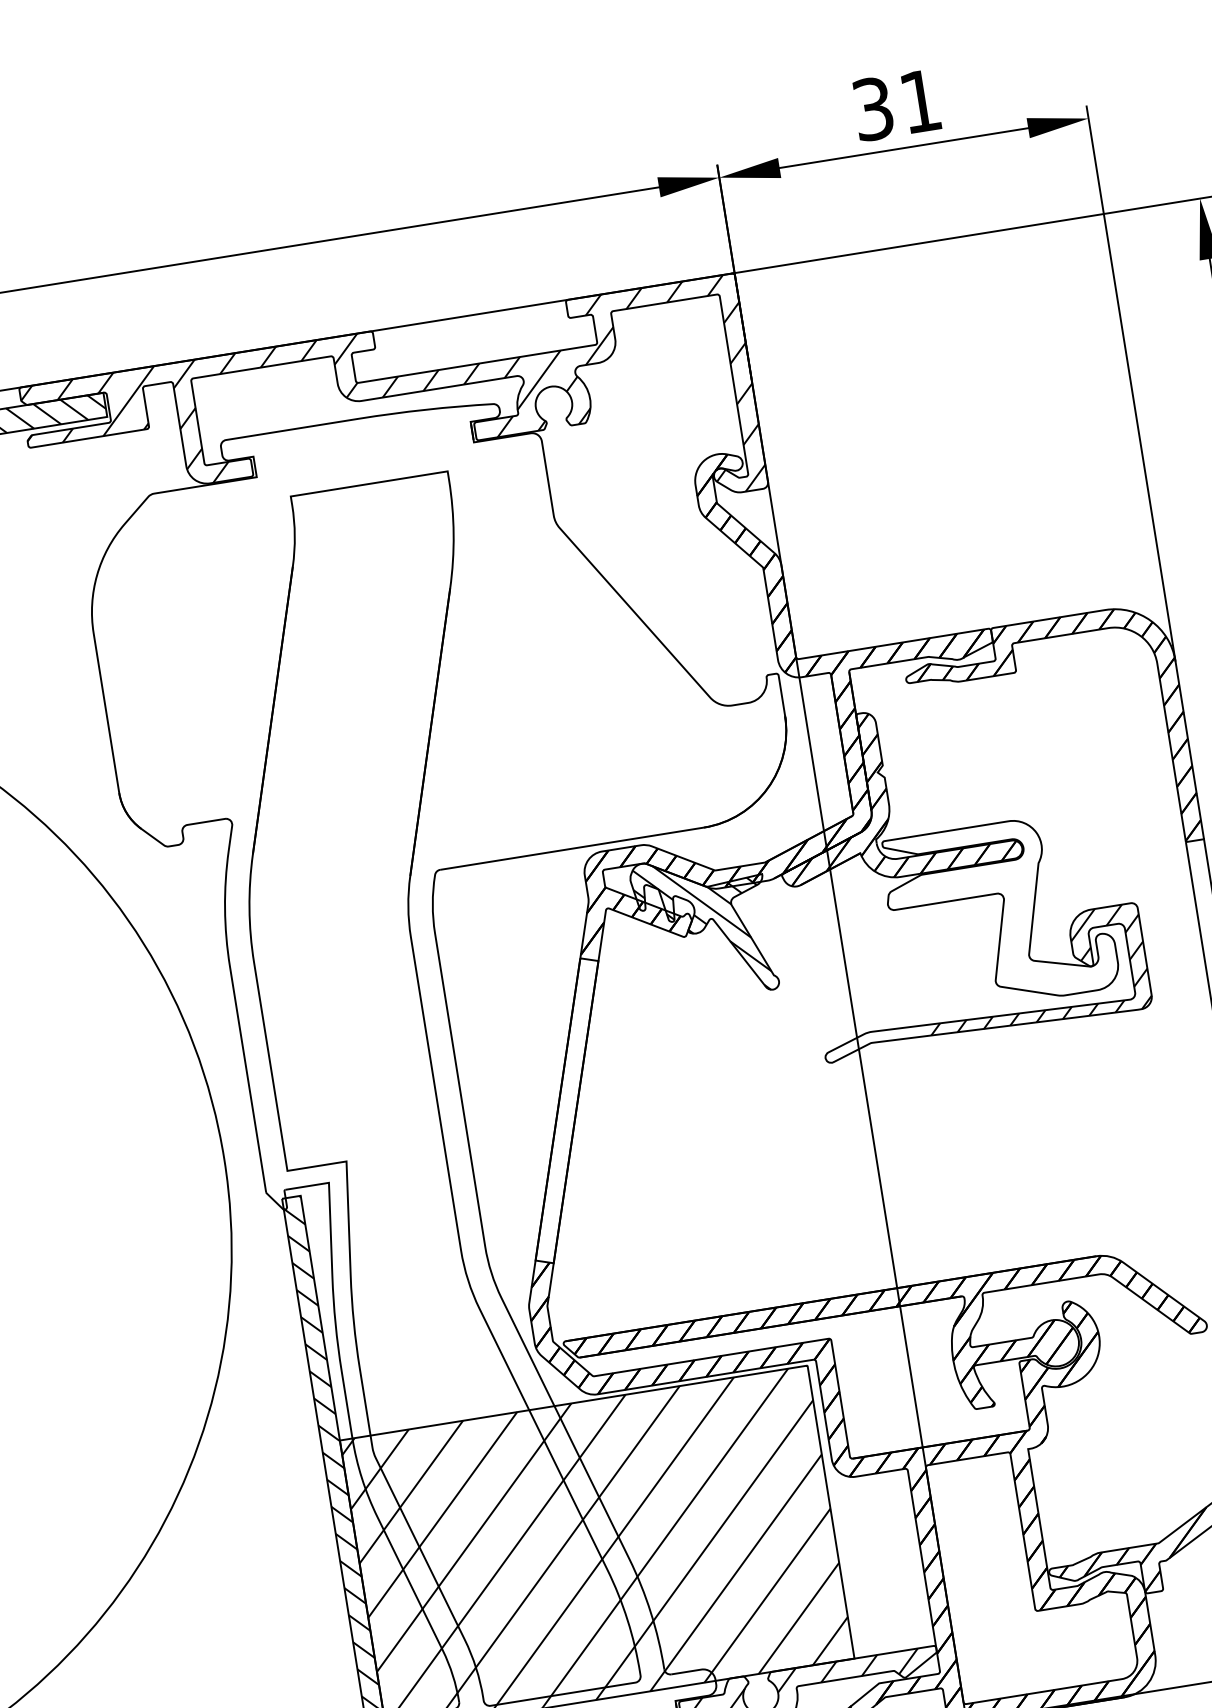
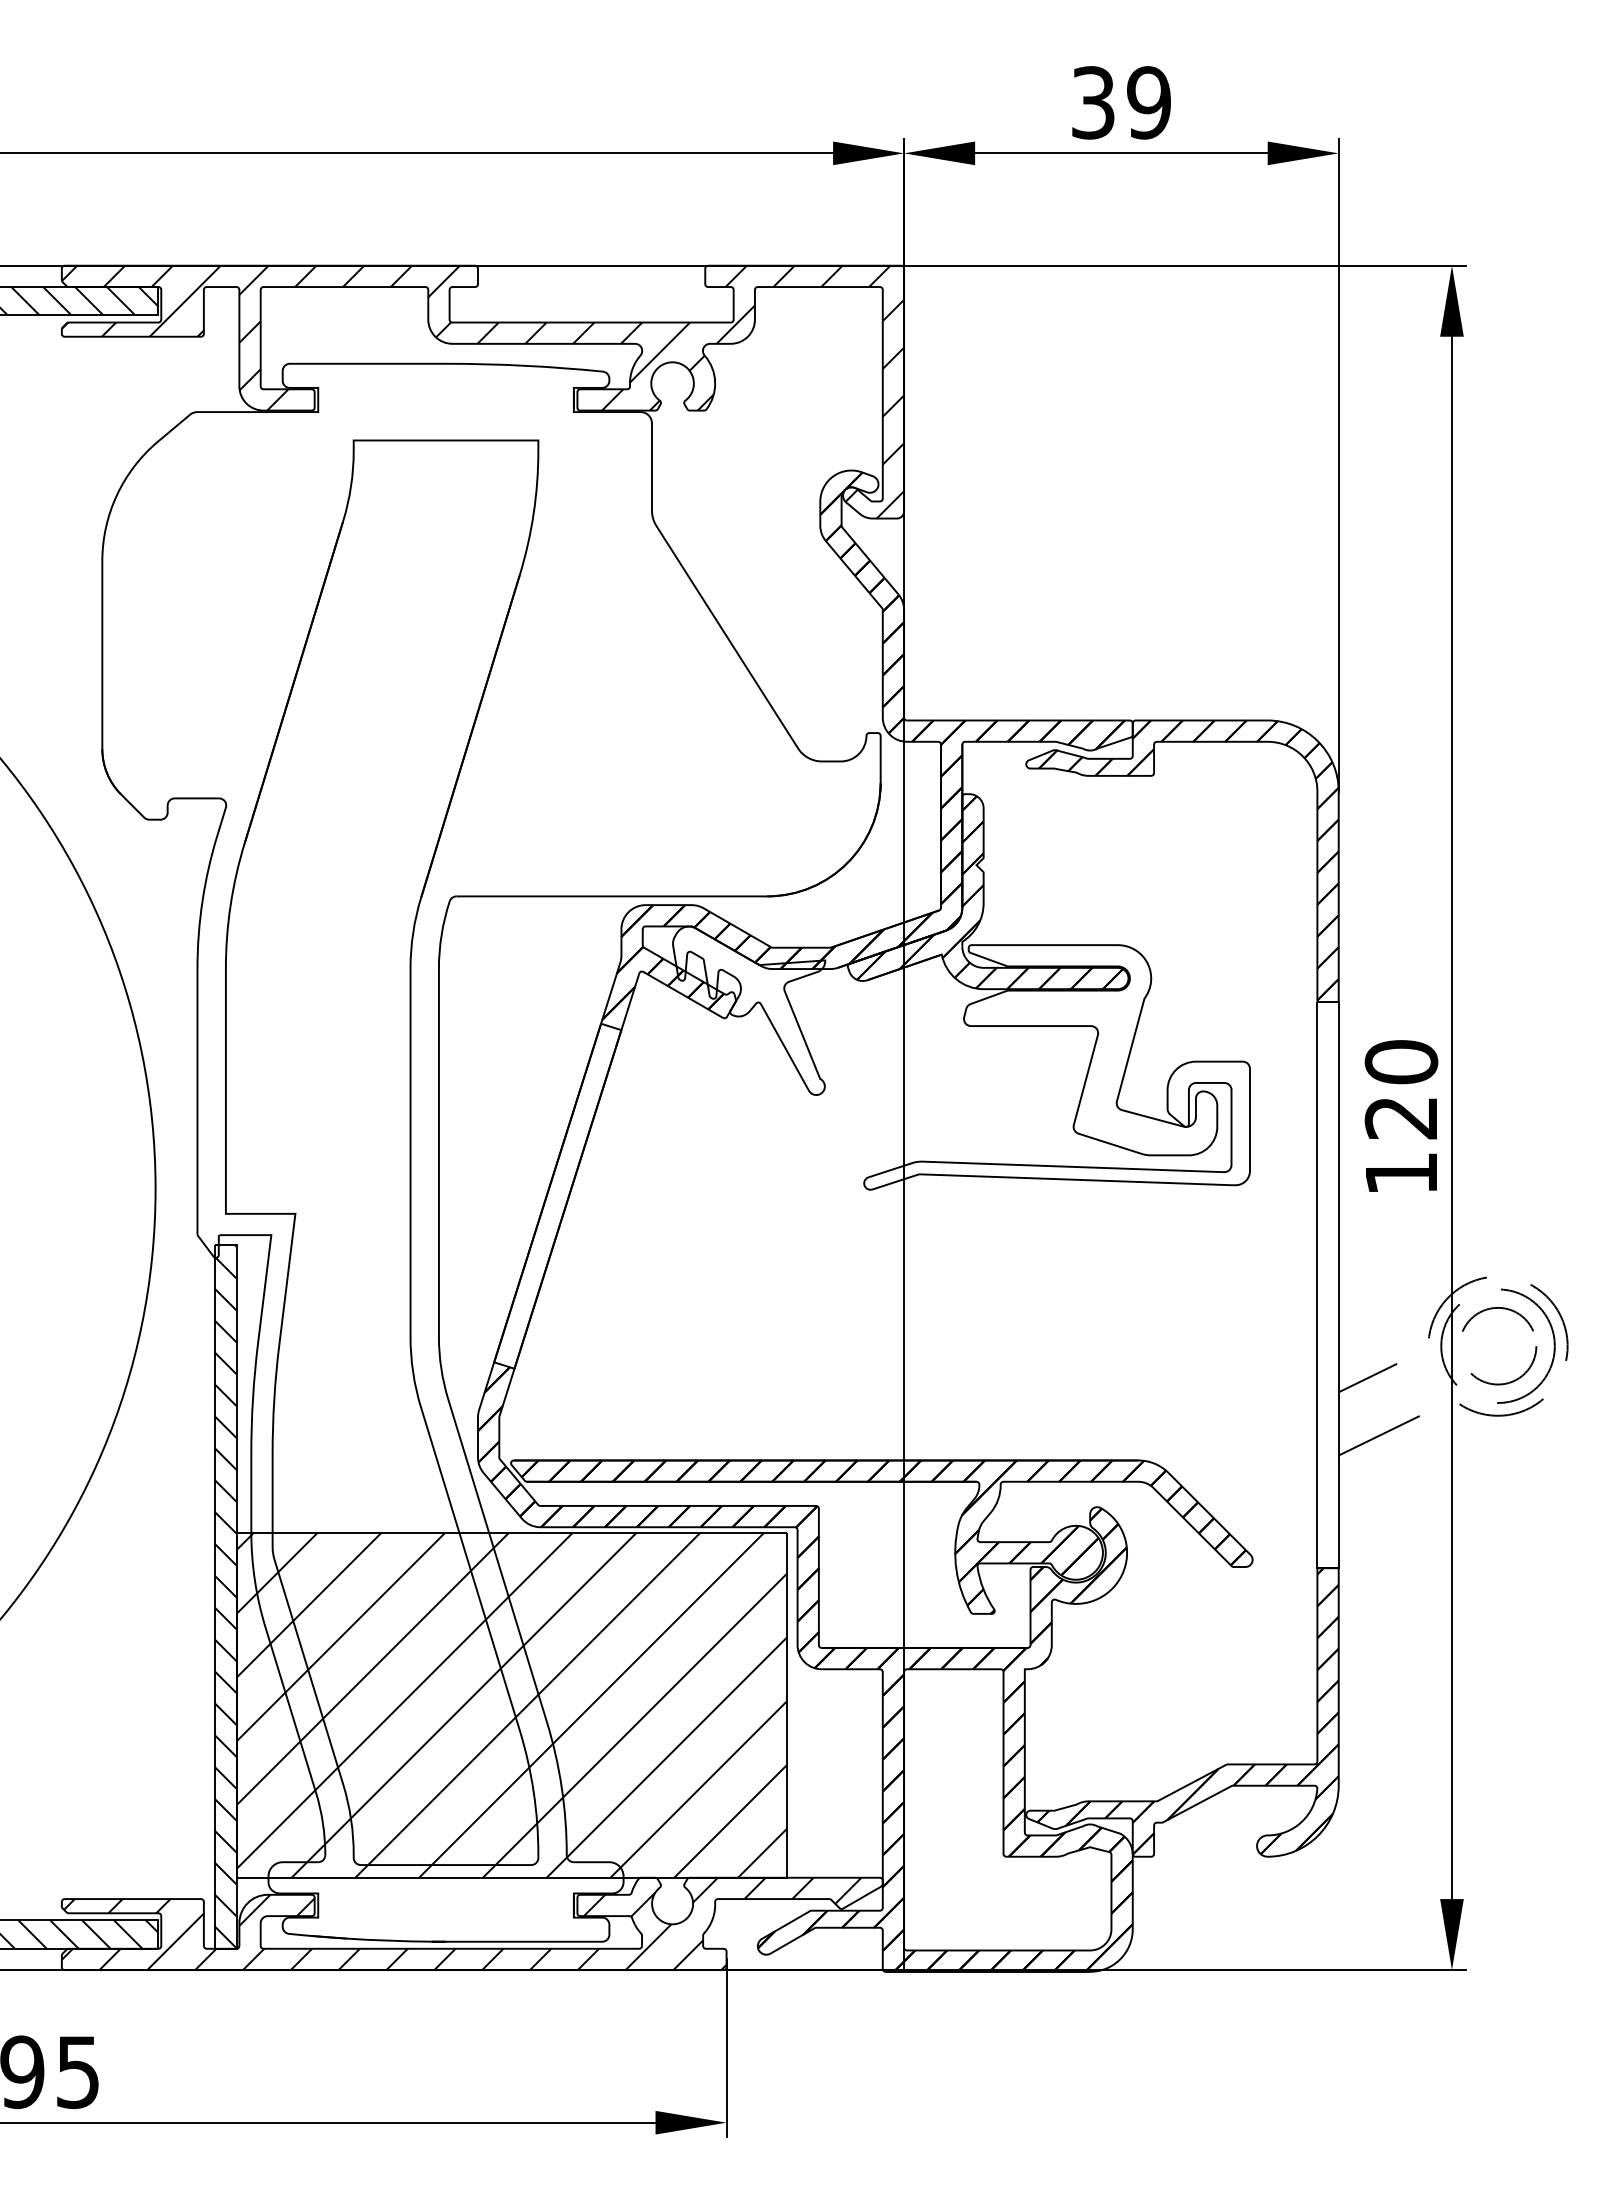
text: (920, 101) -> (1148, 102), 31 -> 39
hatch: (701, 929) -> (745, 1012), removed
hatch: (1034, 972) -> (1119, 1123), removed

